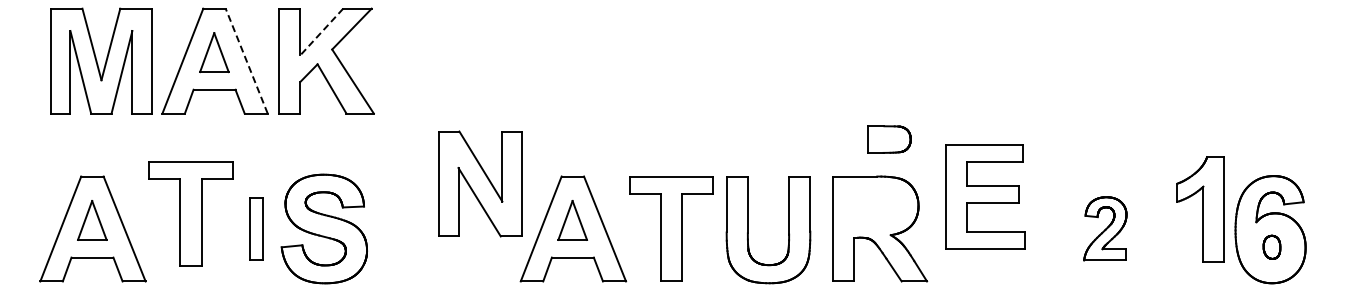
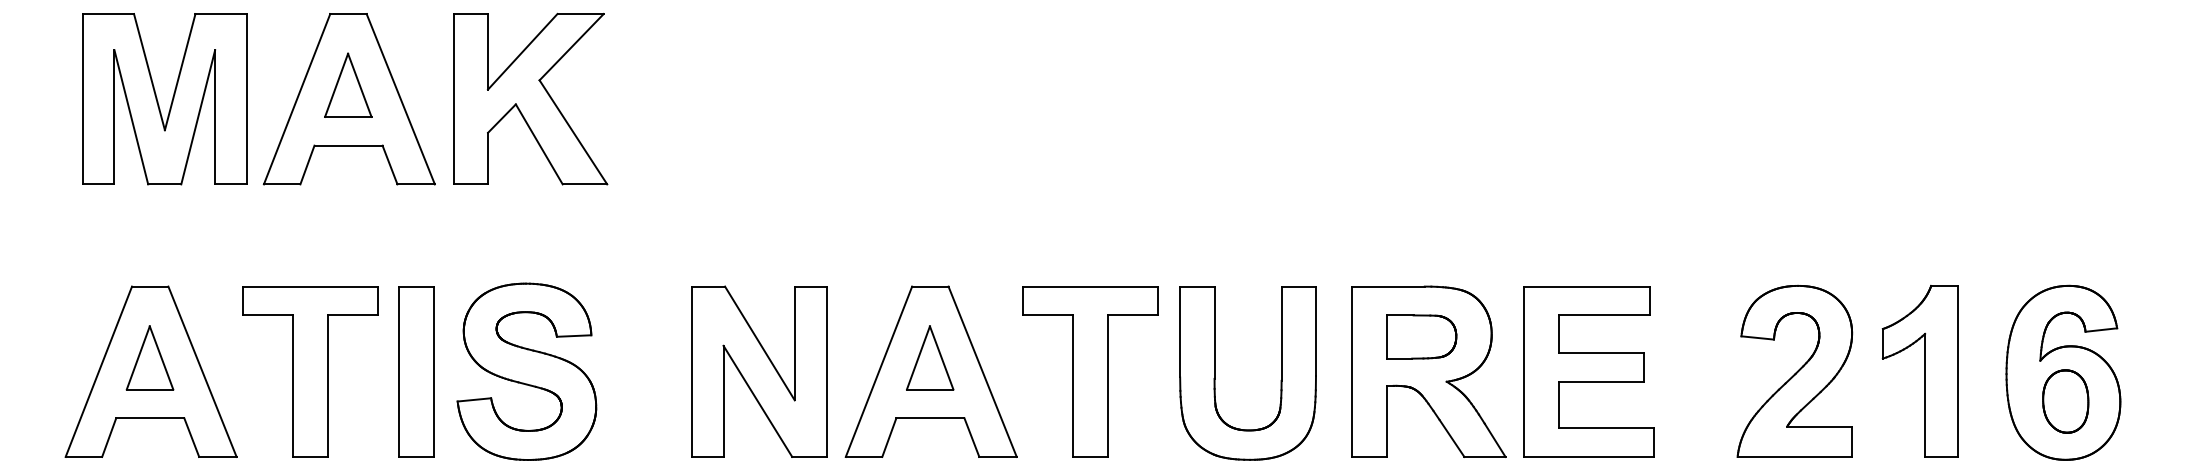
line: (321, 31) -> (522, 51), dashed -> solid
line: (246, 61) -> (400, 99), dashed -> solid
part: (889, 139) -> (1421, 336), moved
part: (480, 183) -> (759, 370), moved
part: (985, 196) -> (1589, 370), moved
part: (1200, 209) -> (1920, 370), moved
part: (190, 213) -> (309, 370), moved
part: (256, 228) -> (416, 370), size x1.67
part: (1105, 228) -> (1795, 370), size x1.67
part: (1271, 247) -> (2064, 401), size x1.67

